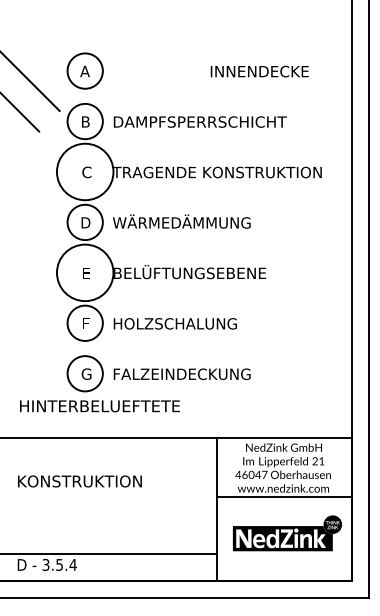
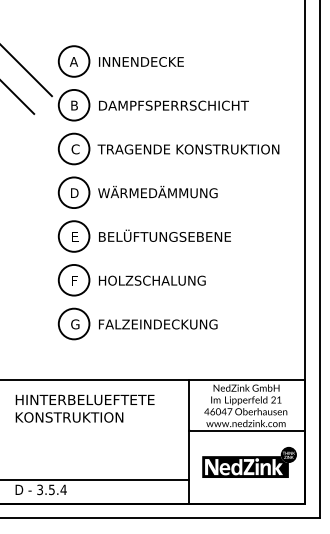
text: (259, 71) -> (141, 61), moved
circle: (84, 171) -> (73, 148), size x0.62
circle: (84, 272) -> (73, 236), size x0.62
text: (99, 406) -> (84, 400), moved

